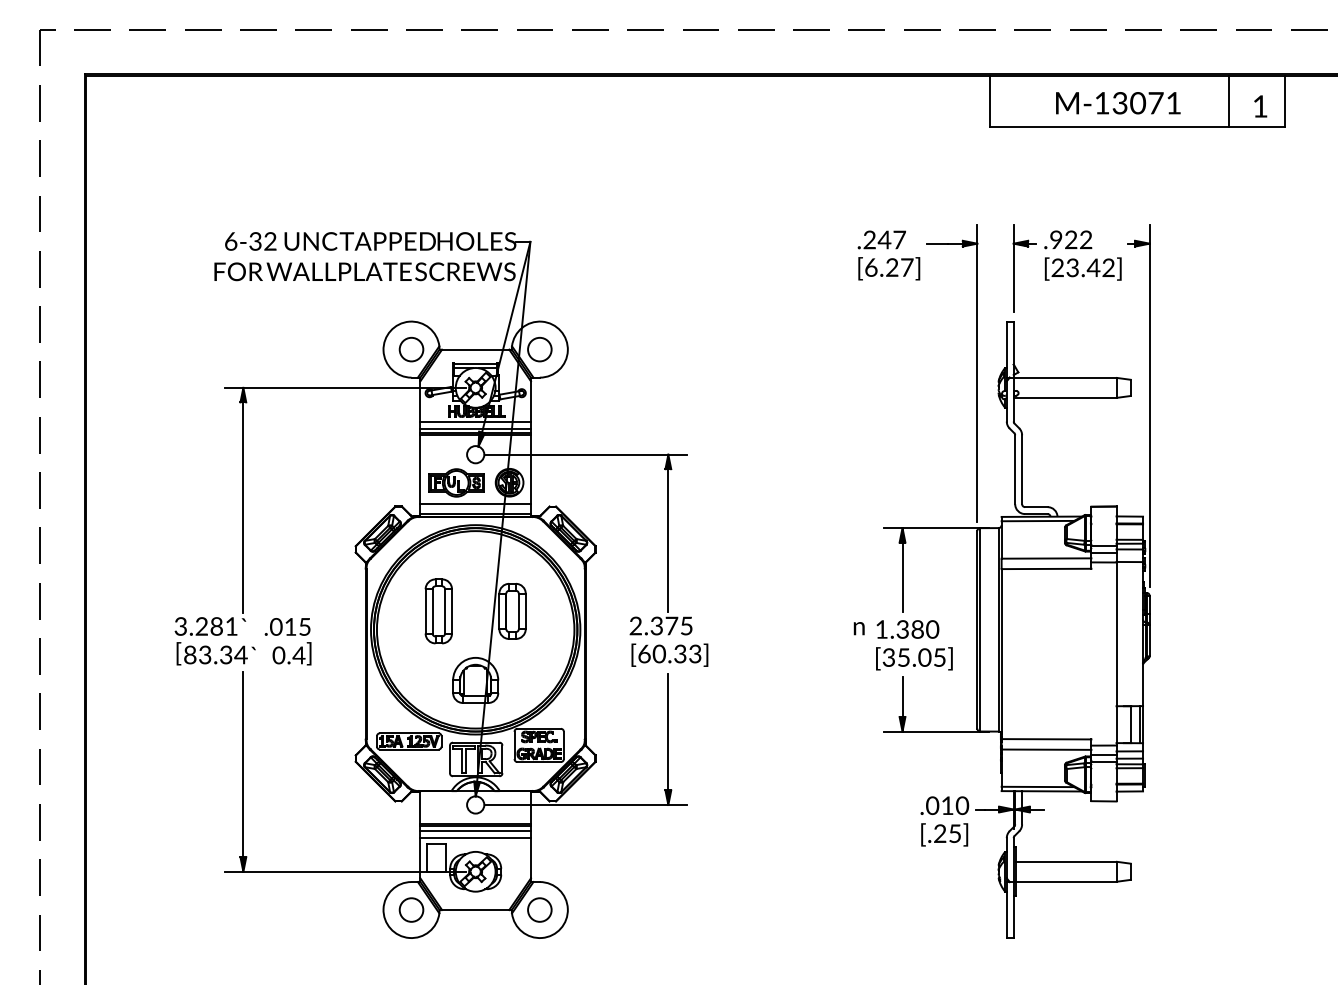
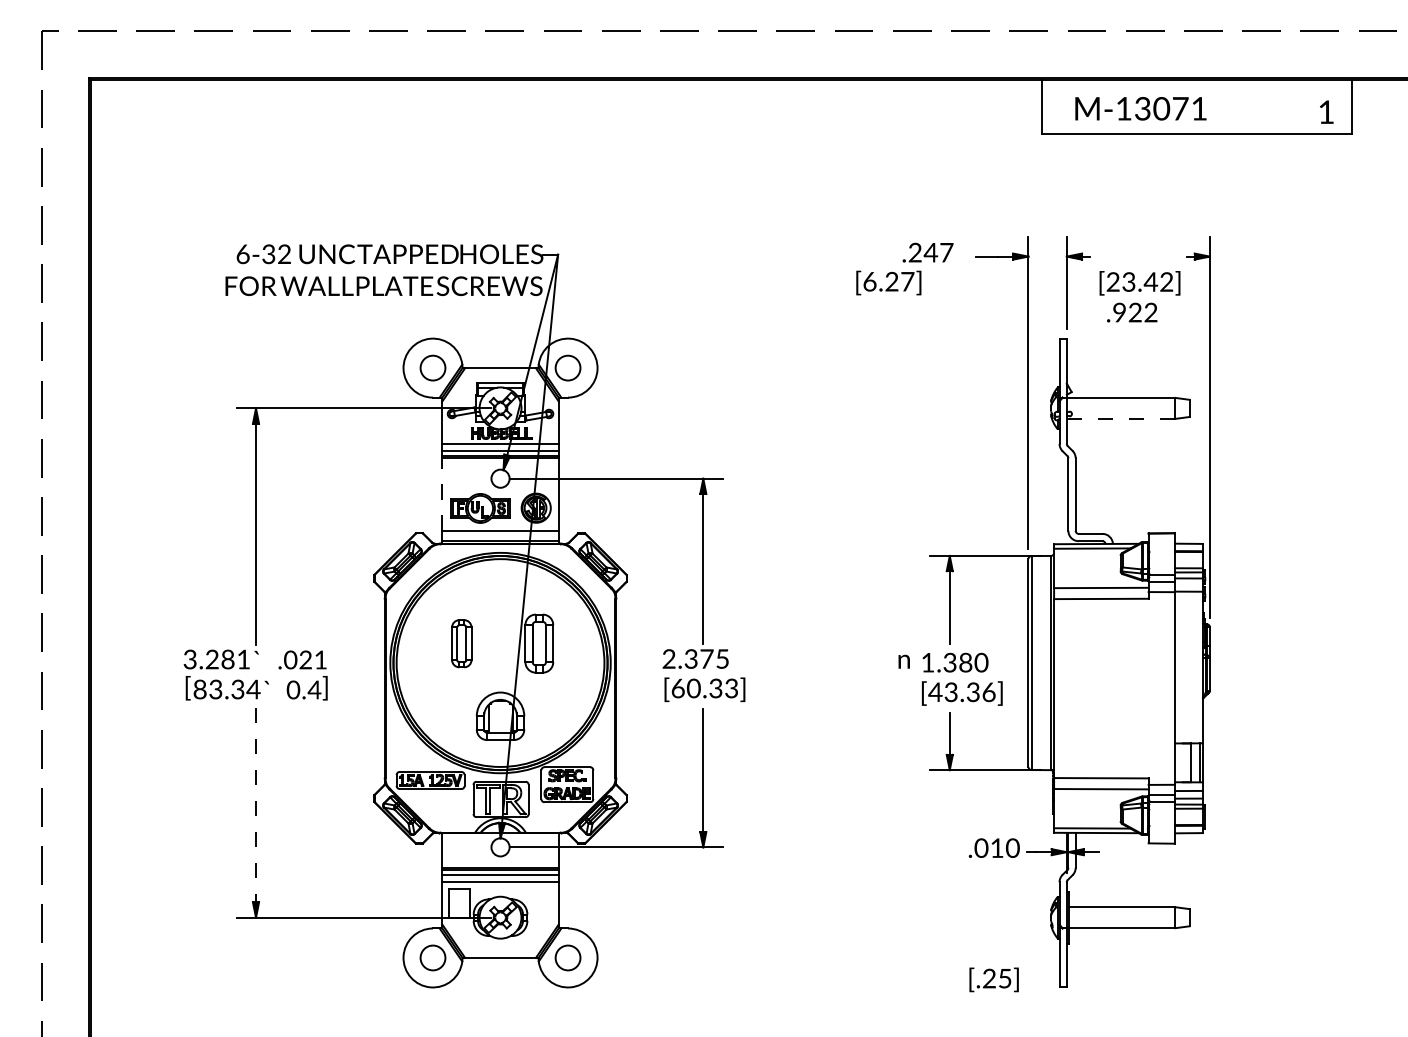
line: (1229, 101) -> (1293, 106), removed
text: (1117, 102) -> (1140, 108), moved
text: (1068, 239) -> (1132, 312), moved
text: (888, 268) -> (888, 282), moved
line: (1065, 397) -> (1121, 418), solid -> dashed
line: (420, 469) -> (442, 494), solid -> dashed
part: (438, 611) -> (461, 643), size x0.7
text: (297, 626) -> (312, 659), .015 -> .021
text: (913, 657) -> (961, 692), [35.05] -> [43.36]
line: (243, 765) -> (256, 805), solid -> dashed
text: (944, 834) -> (993, 979), moved

